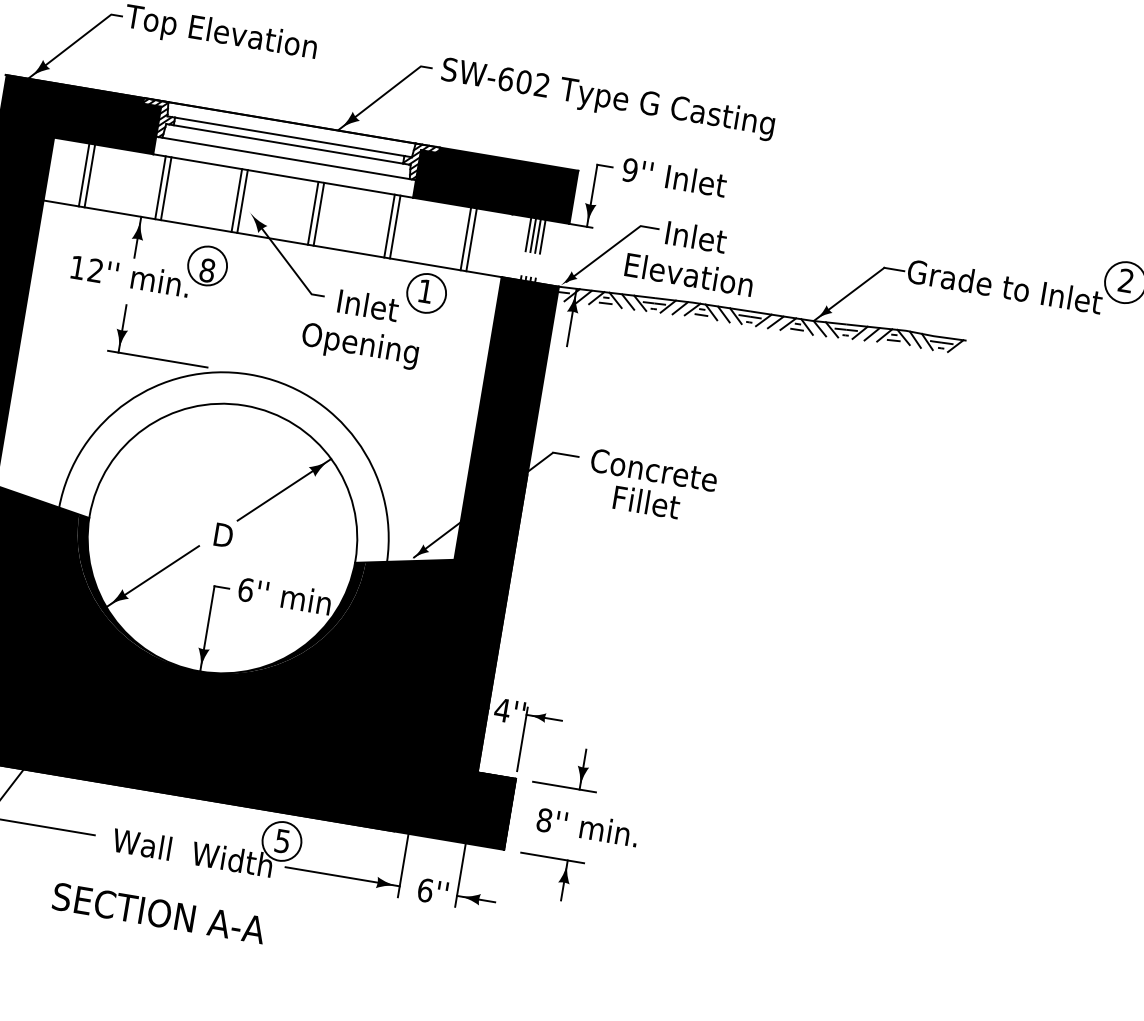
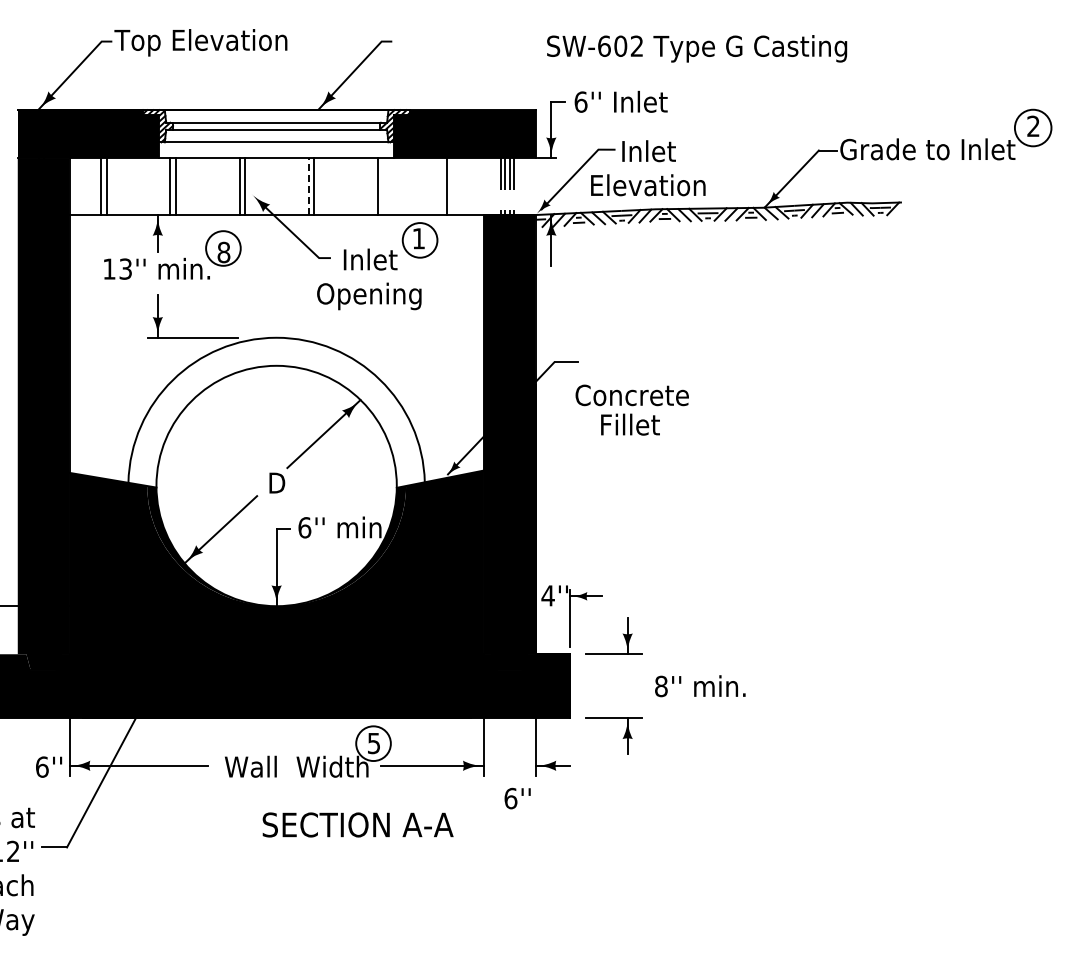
text: (608, 98) -> (697, 48), moved
text: (629, 169) -> (580, 101), 9'' -> 6''
line: (313, 213) -> (308, 186), solid -> dashed
line: (395, 226) -> (382, 186), removed
line: (471, 239) -> (451, 186), removed
text: (95, 269) -> (125, 268), 12'' -> 13''
text: (650, 485) -> (631, 409), moved
text: (587, 827) -> (700, 686), moved
text: (432, 891) -> (517, 798), moved
text: (158, 912) -> (357, 824), moved

